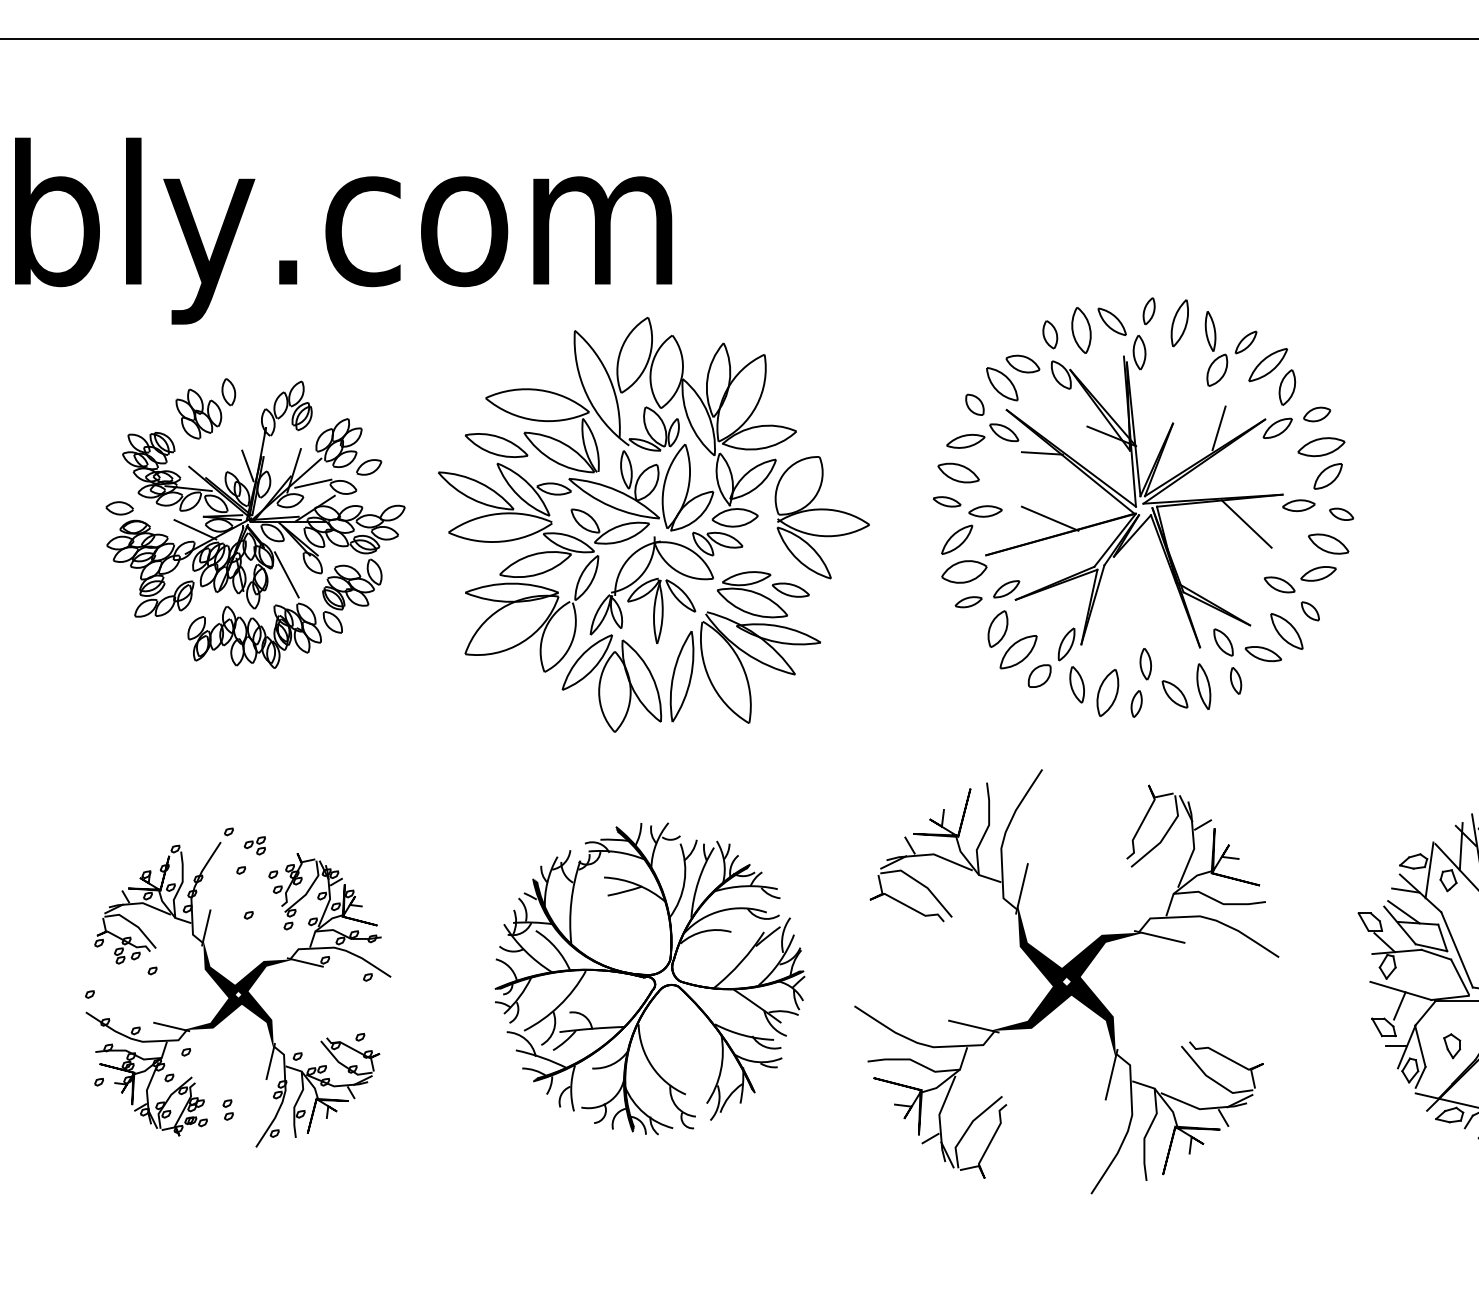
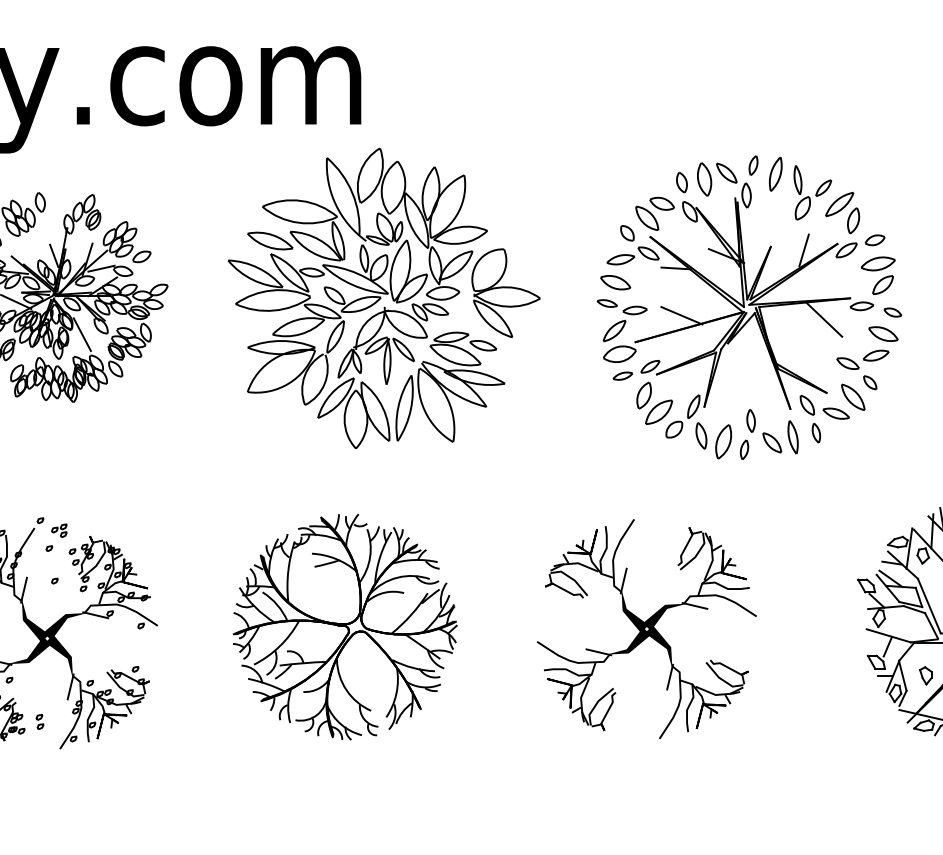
part: (1143, 507) -> (749, 307), moved
part: (653, 524) -> (383, 298), moved
part: (1066, 981) -> (646, 628), size x0.71

